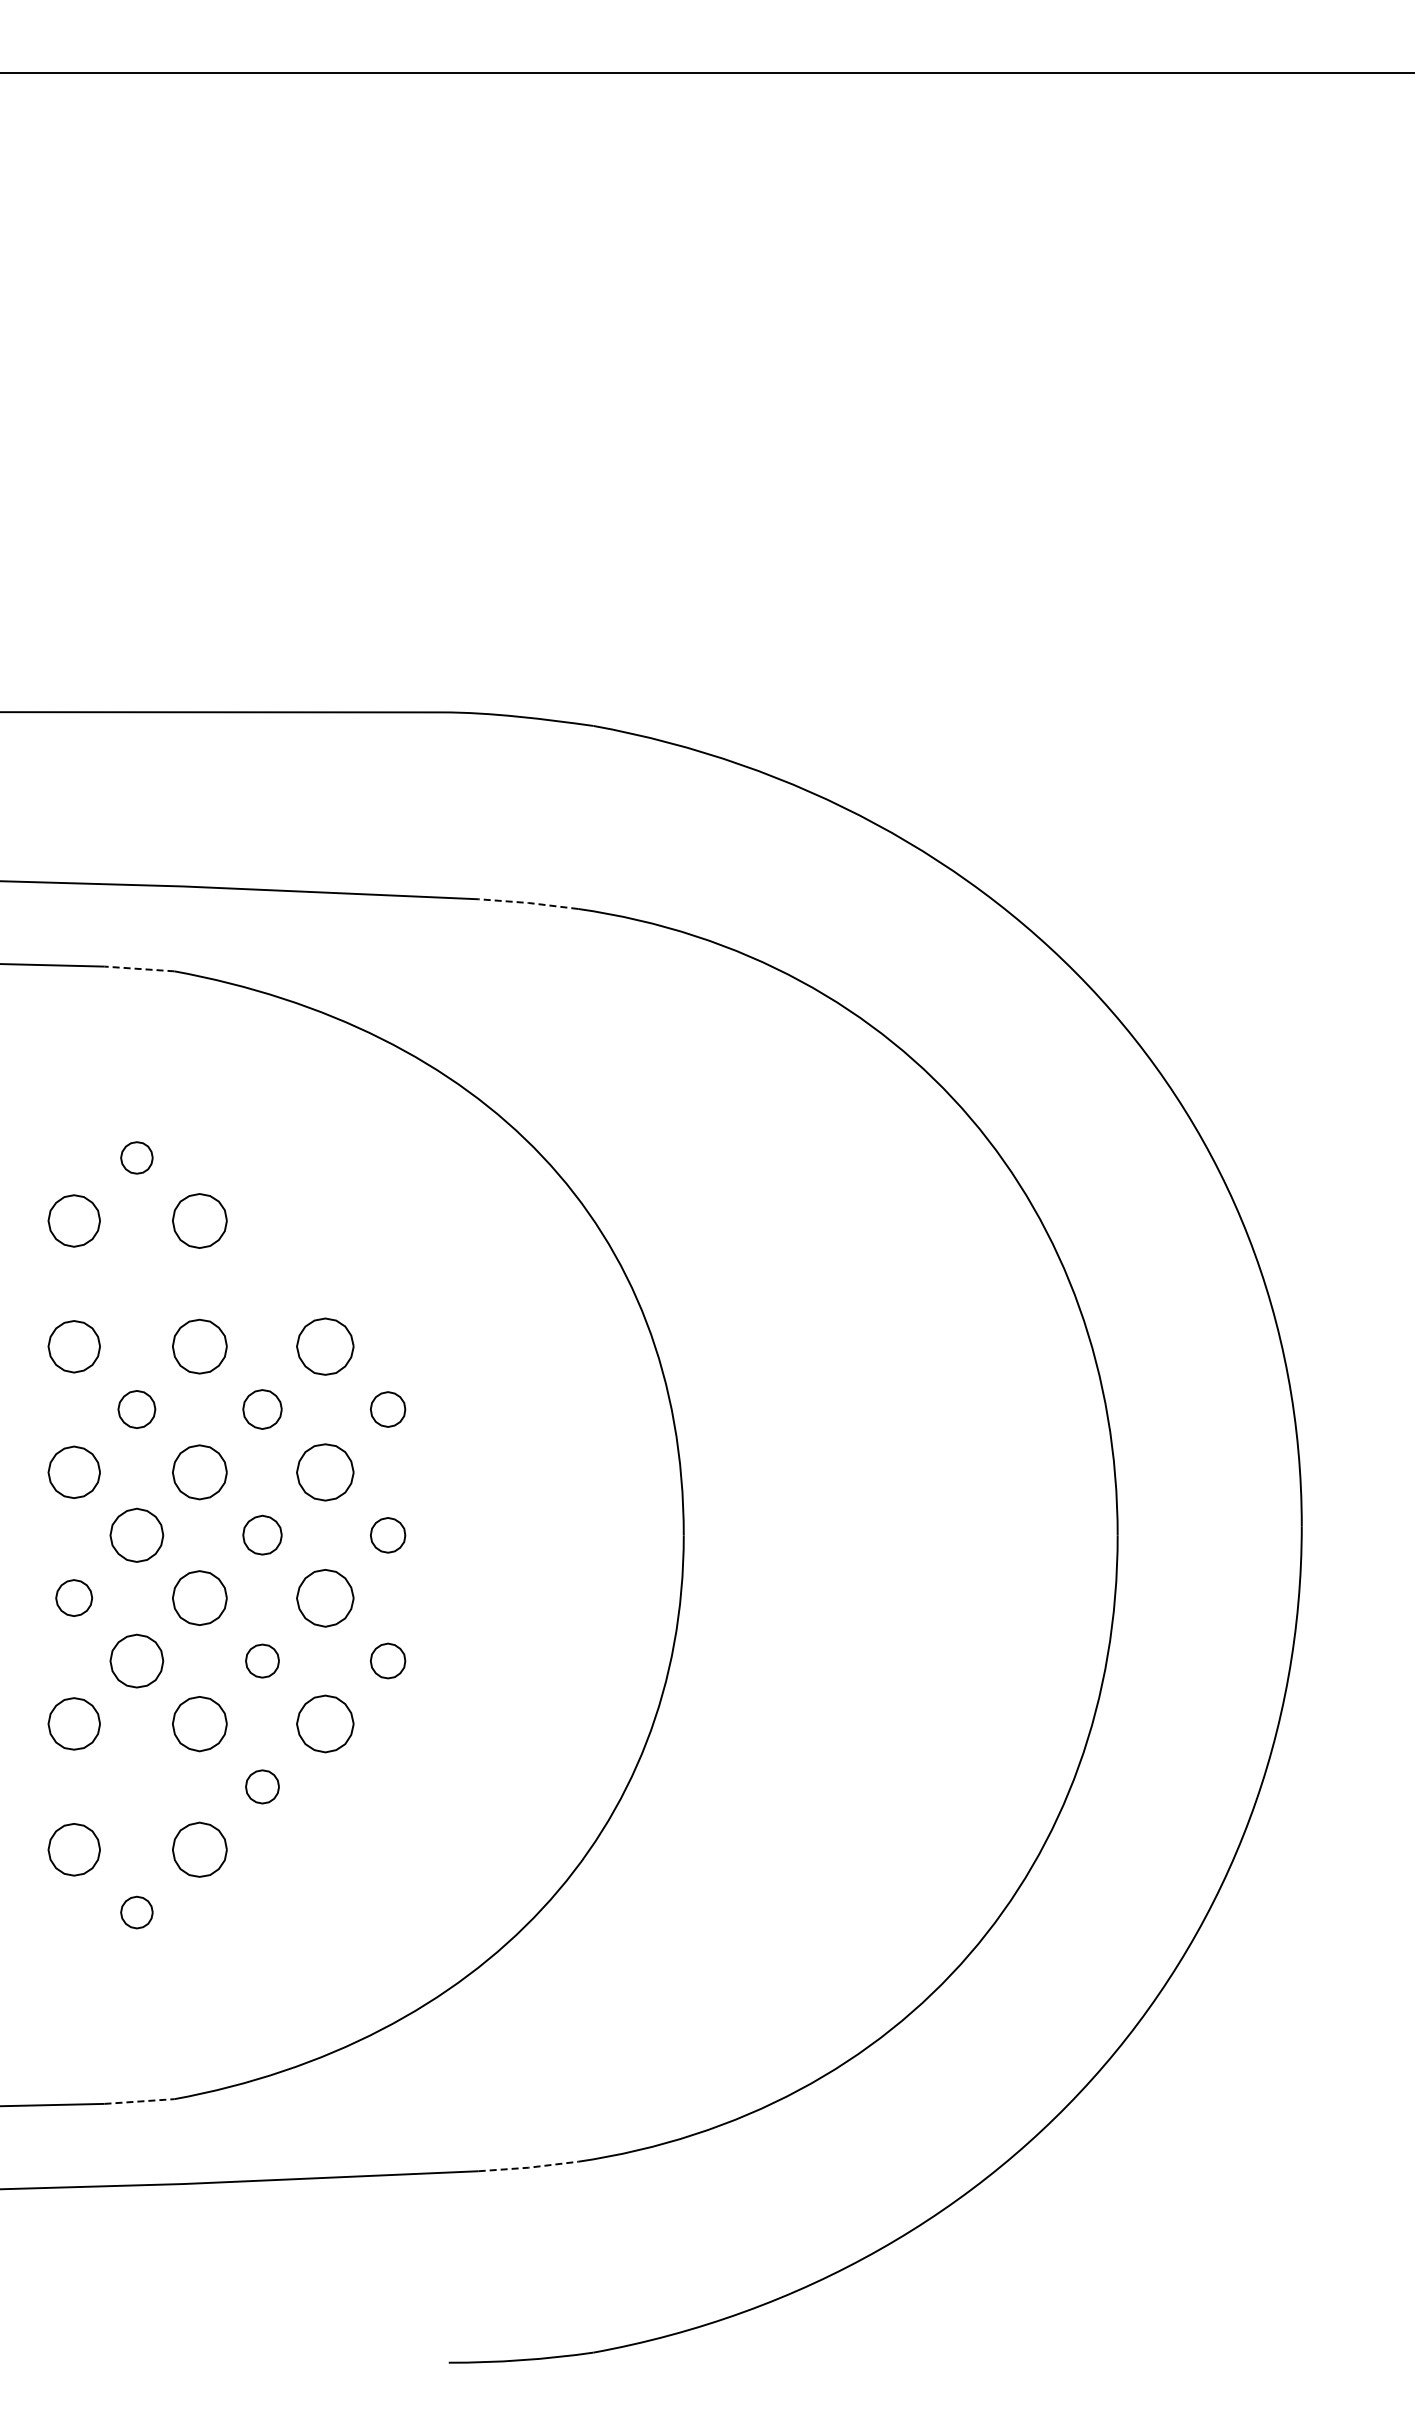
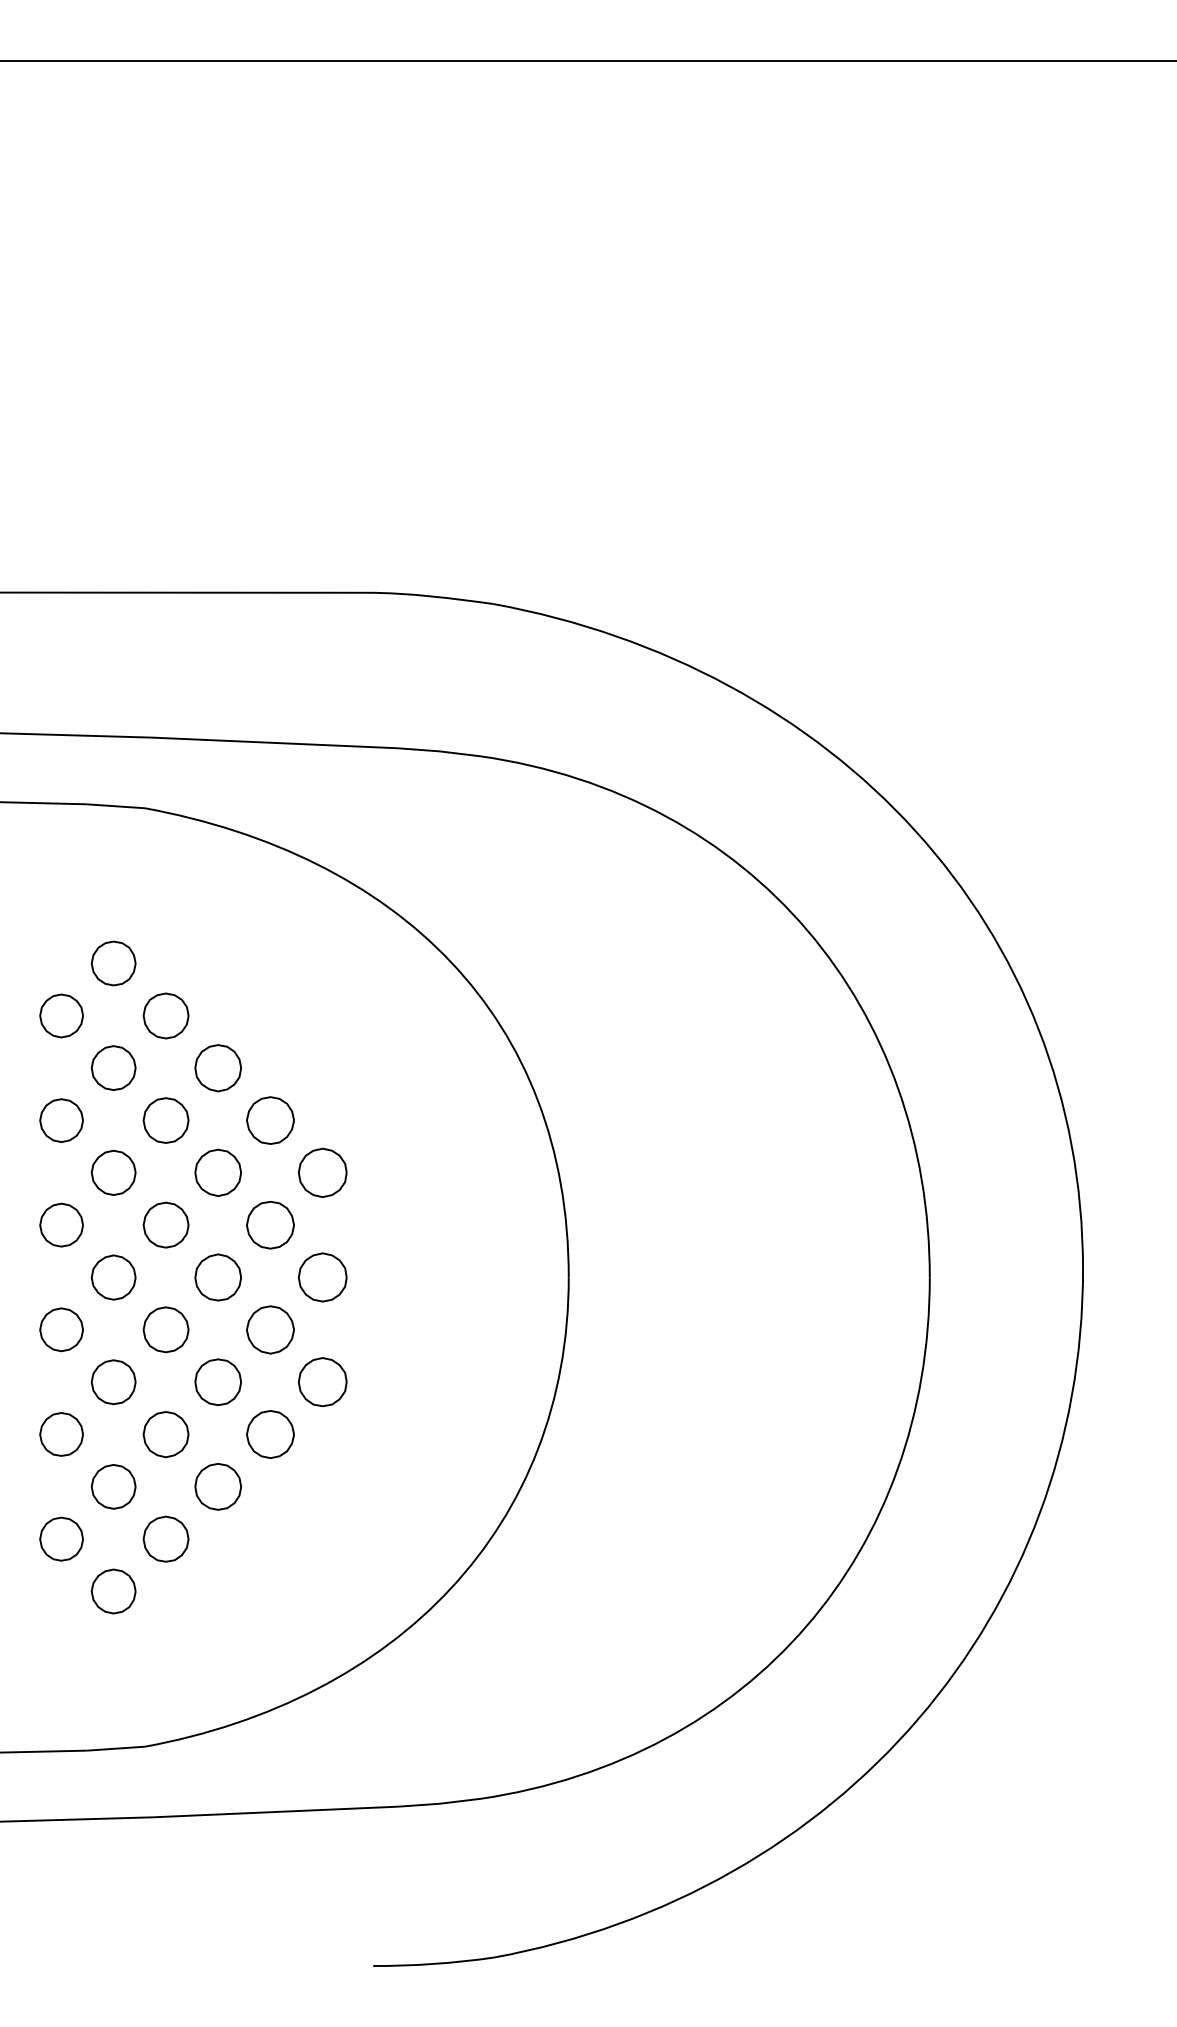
line: (528, 902) -> (439, 750), dashed -> solid
line: (139, 968) -> (115, 805), dashed -> solid
part: (136, 1157) -> (113, 963), size x1.67
part: (136, 1283) -> (113, 1068), added
part: (262, 1283) -> (218, 1068), added
part: (136, 1409) -> (113, 1172), size x1.43
part: (262, 1409) -> (218, 1172), size x1.43
part: (387, 1409) -> (322, 1172), size x1.67
part: (262, 1534) -> (218, 1276), size x1.43
part: (387, 1535) -> (322, 1277), size x1.67
part: (73, 1597) -> (60, 1329), size x1.43
part: (262, 1660) -> (218, 1381), size x1.67
part: (387, 1660) -> (322, 1381), size x1.67
part: (136, 1786) -> (113, 1486), added
part: (262, 1786) -> (218, 1486), size x1.67
part: (136, 1912) -> (113, 1591), size x1.67
line: (139, 2101) -> (115, 1748), dashed -> solid
line: (528, 2167) -> (439, 1803), dashed -> solid

